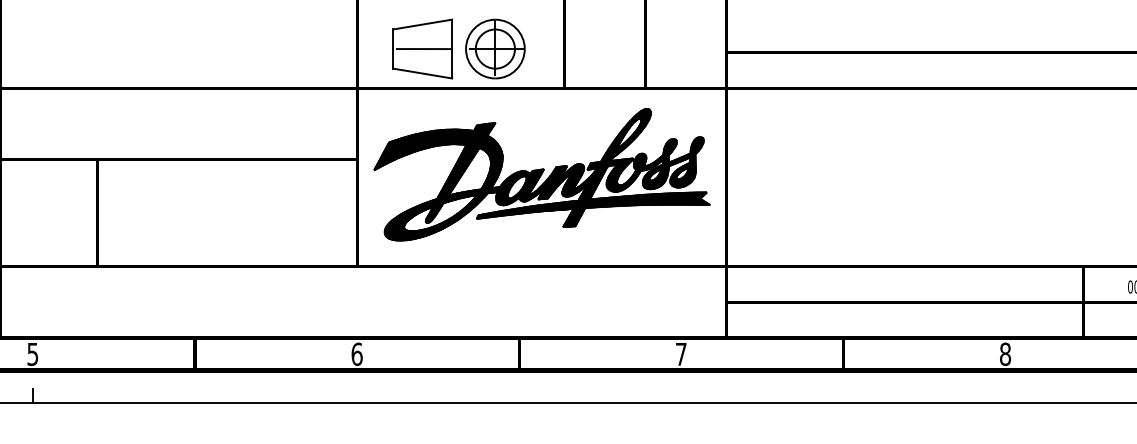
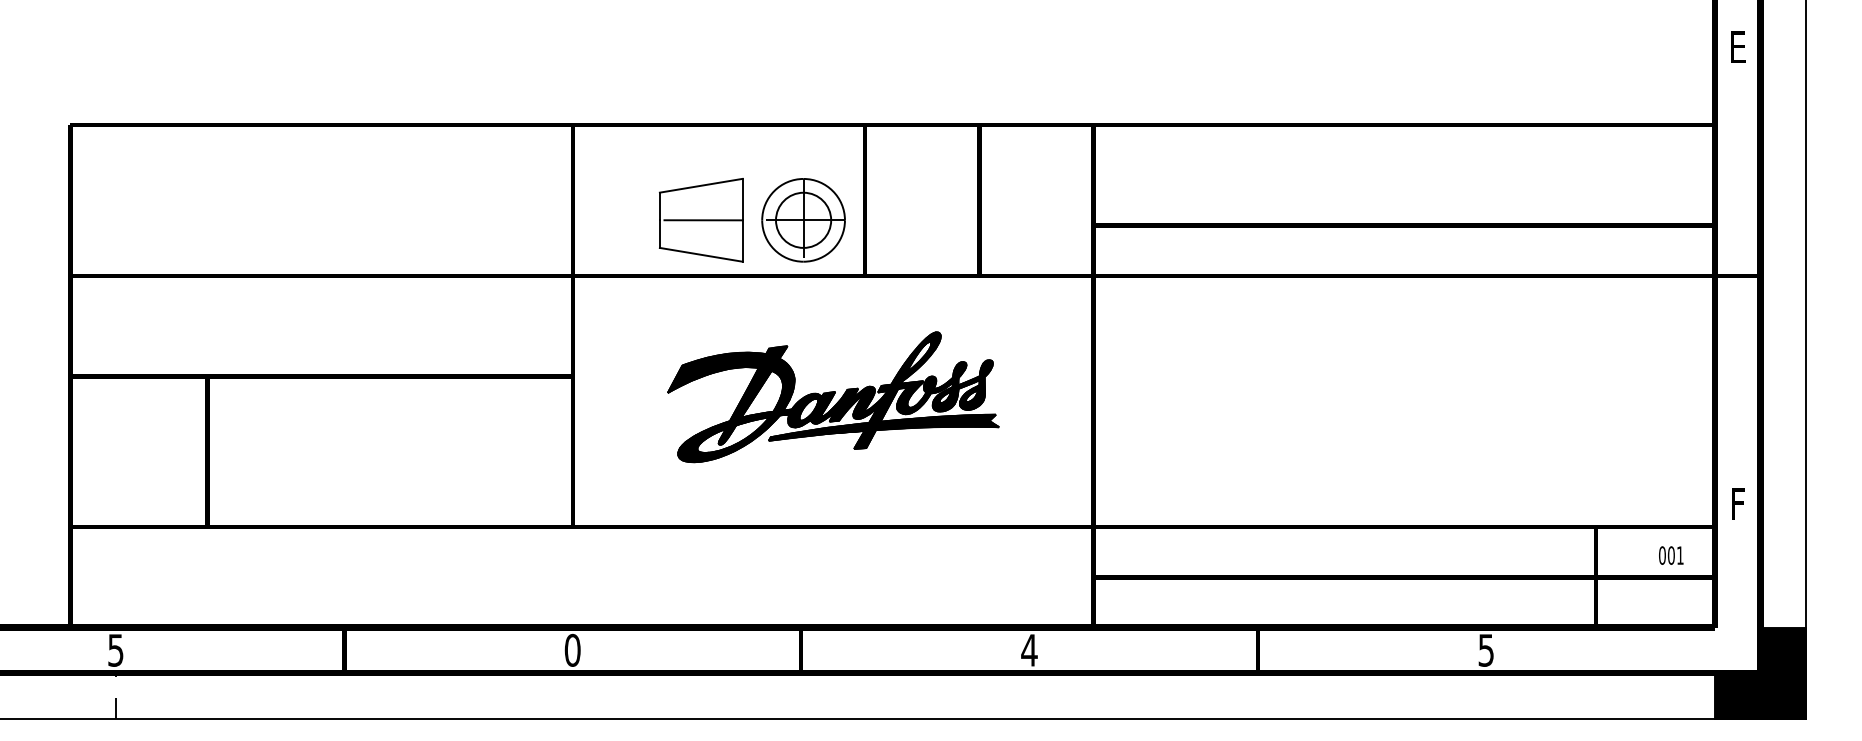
part: (452, 49) -> (743, 220), moved
part: (542, 174) -> (833, 396), size x0.7
text: (356, 353) -> (572, 649), 6 -> 0
text: (1005, 353) -> (1486, 649), 8 -> 5
text: (681, 354) -> (1029, 650), 7 -> 4

